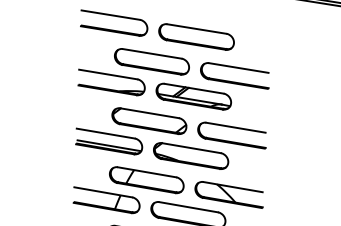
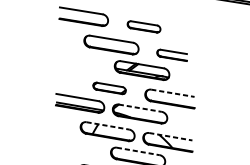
part: (196, 36) -> (144, 26), size x0.6
part: (234, 75) -> (171, 55), size x0.6
part: (112, 76) -> (82, 55), removed
part: (149, 120) -> (109, 87), size x0.6
line: (236, 127) -> (173, 93), solid -> dashed
line: (191, 148) -> (140, 108), solid -> dashed
line: (147, 172) -> (108, 126), solid -> dashed
line: (233, 187) -> (171, 137), solid -> dashed
part: (106, 200) -> (78, 146), removed
line: (188, 207) -> (138, 151), solid -> dashed

